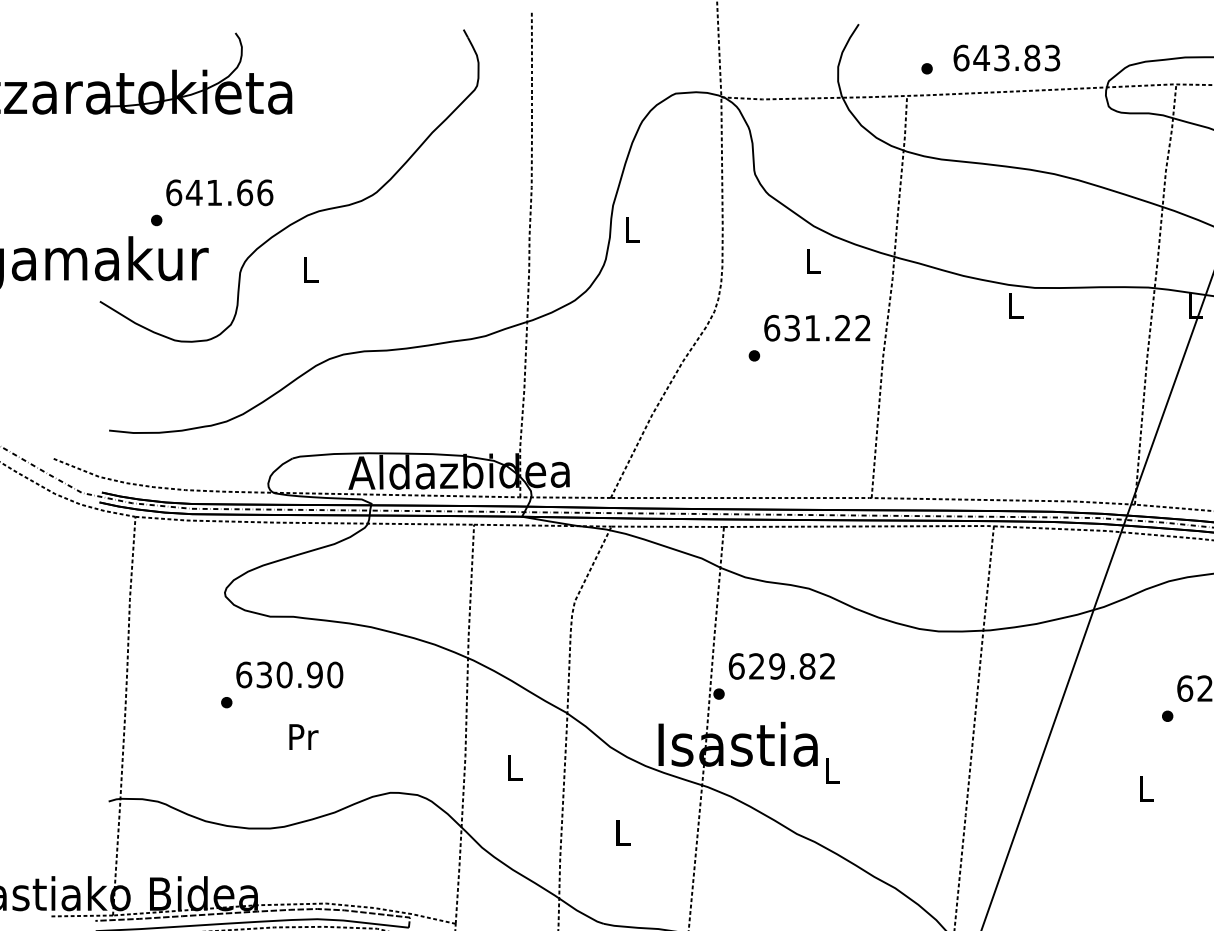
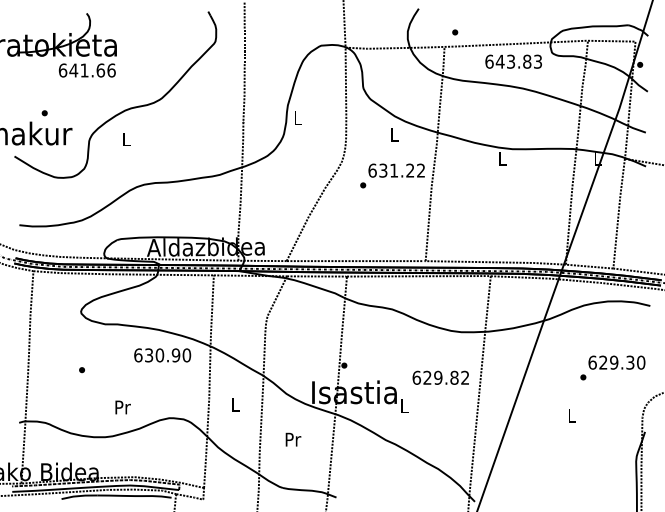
text: (1006, 57) -> (513, 61), moved
text: (218, 192) -> (86, 70), moved
text: (781, 665) -> (440, 377), moved
text: (289, 675) -> (162, 355), moved
text: (302, 737) -> (122, 407), moved
text: (623, 832) -> (293, 439), L -> Pr

